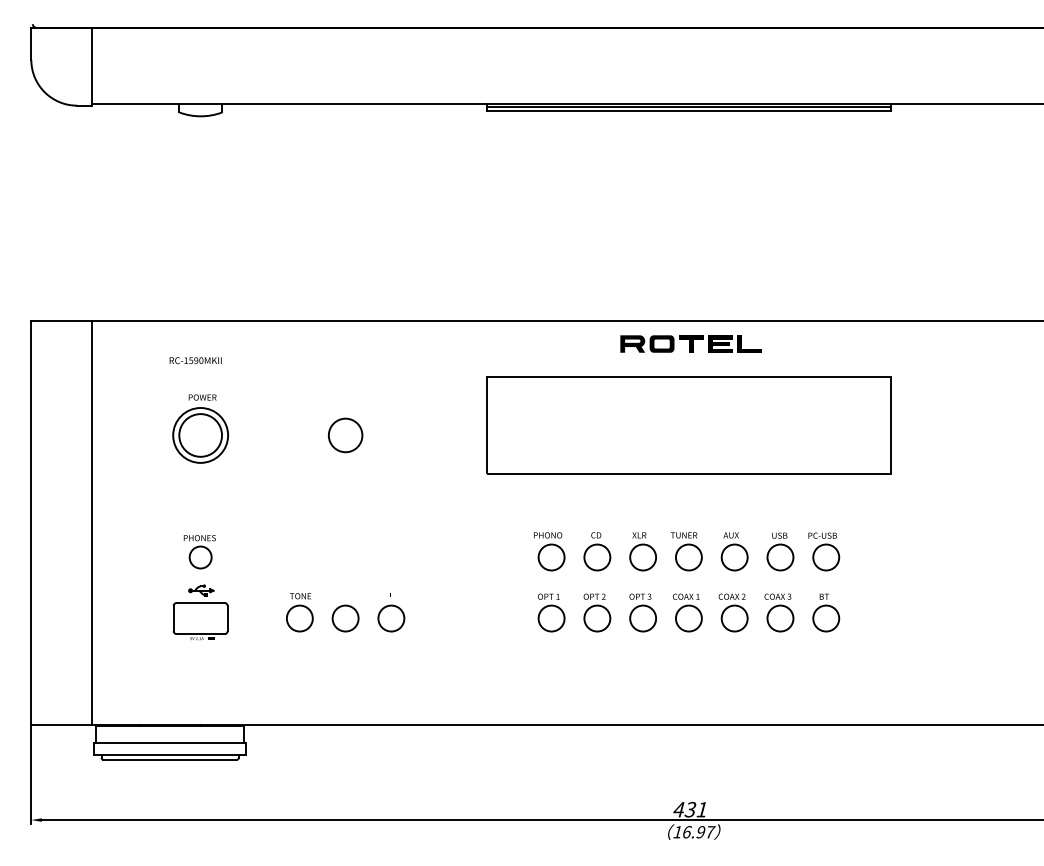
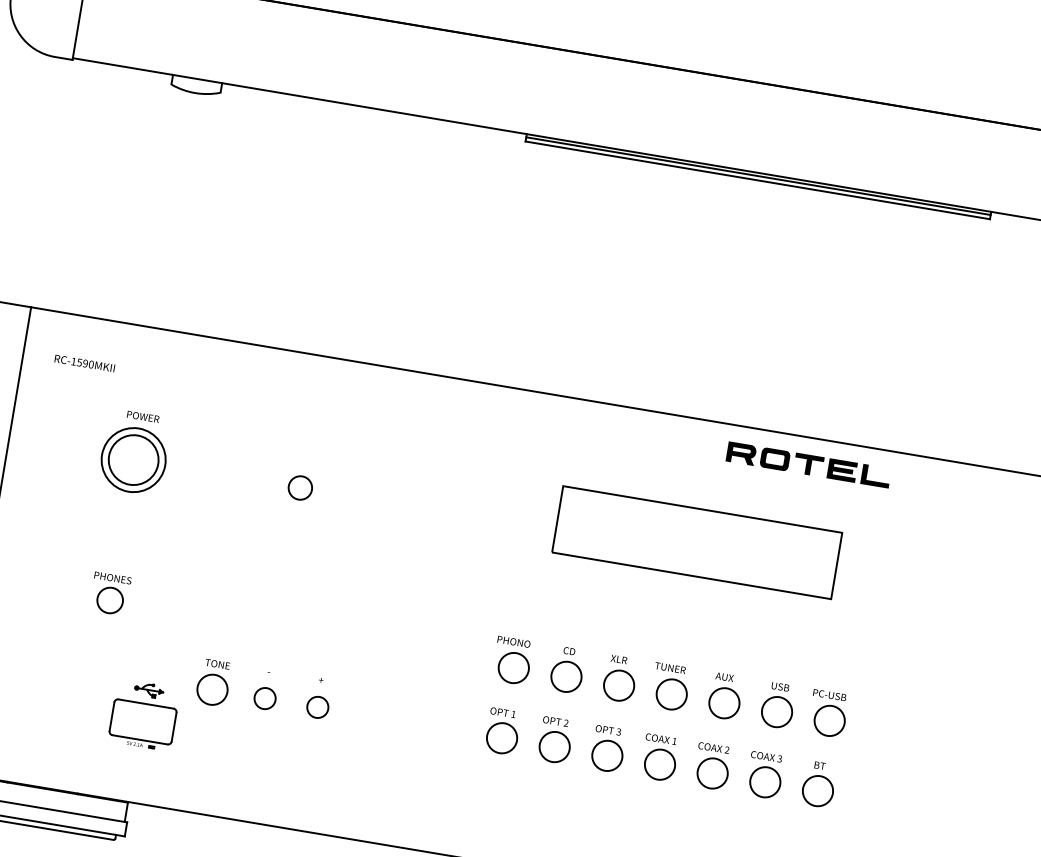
part: (690, 343) -> (807, 464), moved
text: (195, 360) -> (84, 363), moved
part: (688, 425) -> (696, 542), size x0.6
circle: (345, 435) -> (300, 488), size x0.6
part: (200, 612) -> (144, 714), moved
circle: (345, 618) -> (265, 698), size x0.7
circle: (391, 618) -> (317, 707), size x0.7

